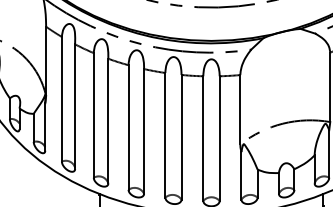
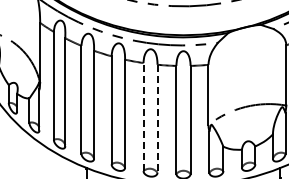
line: (165, 135) -> (143, 117), solid -> dashed
line: (181, 136) -> (157, 118), solid -> dashed

